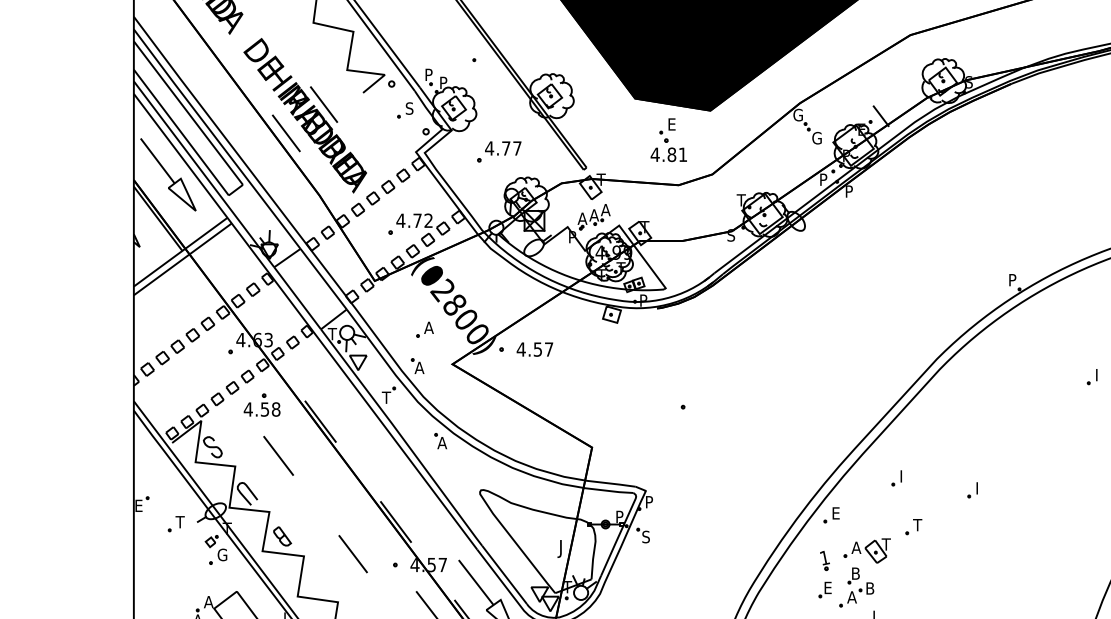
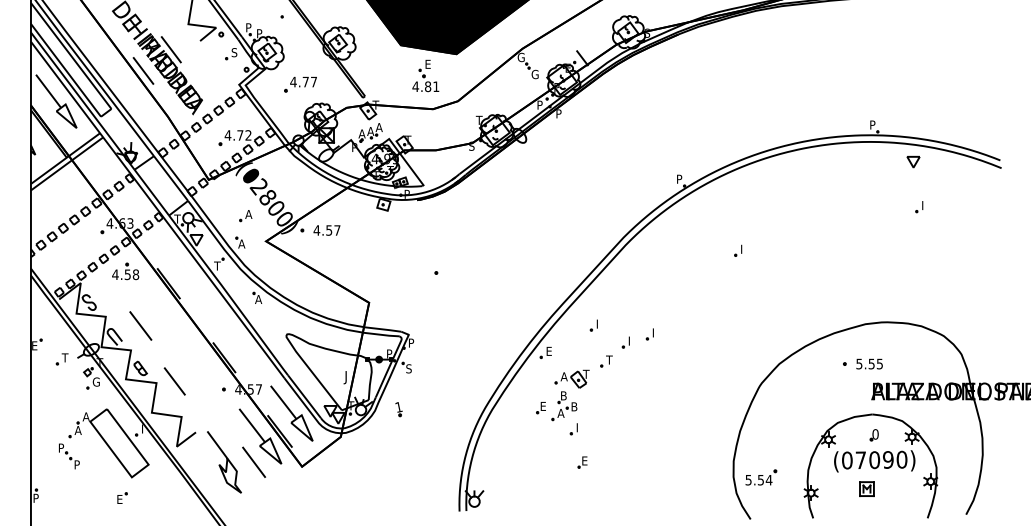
line: (278, 455) -> (140, 325), moved
part: (939, 501) -> (625, 342), added
line: (352, 554) -> (174, 381), moved
part: (824, 560) -> (398, 409), moved

